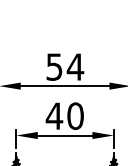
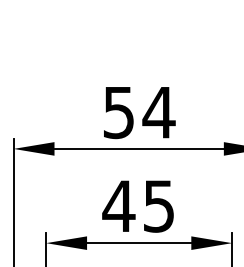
text: (75, 116) -> (158, 206), 40 -> 45

